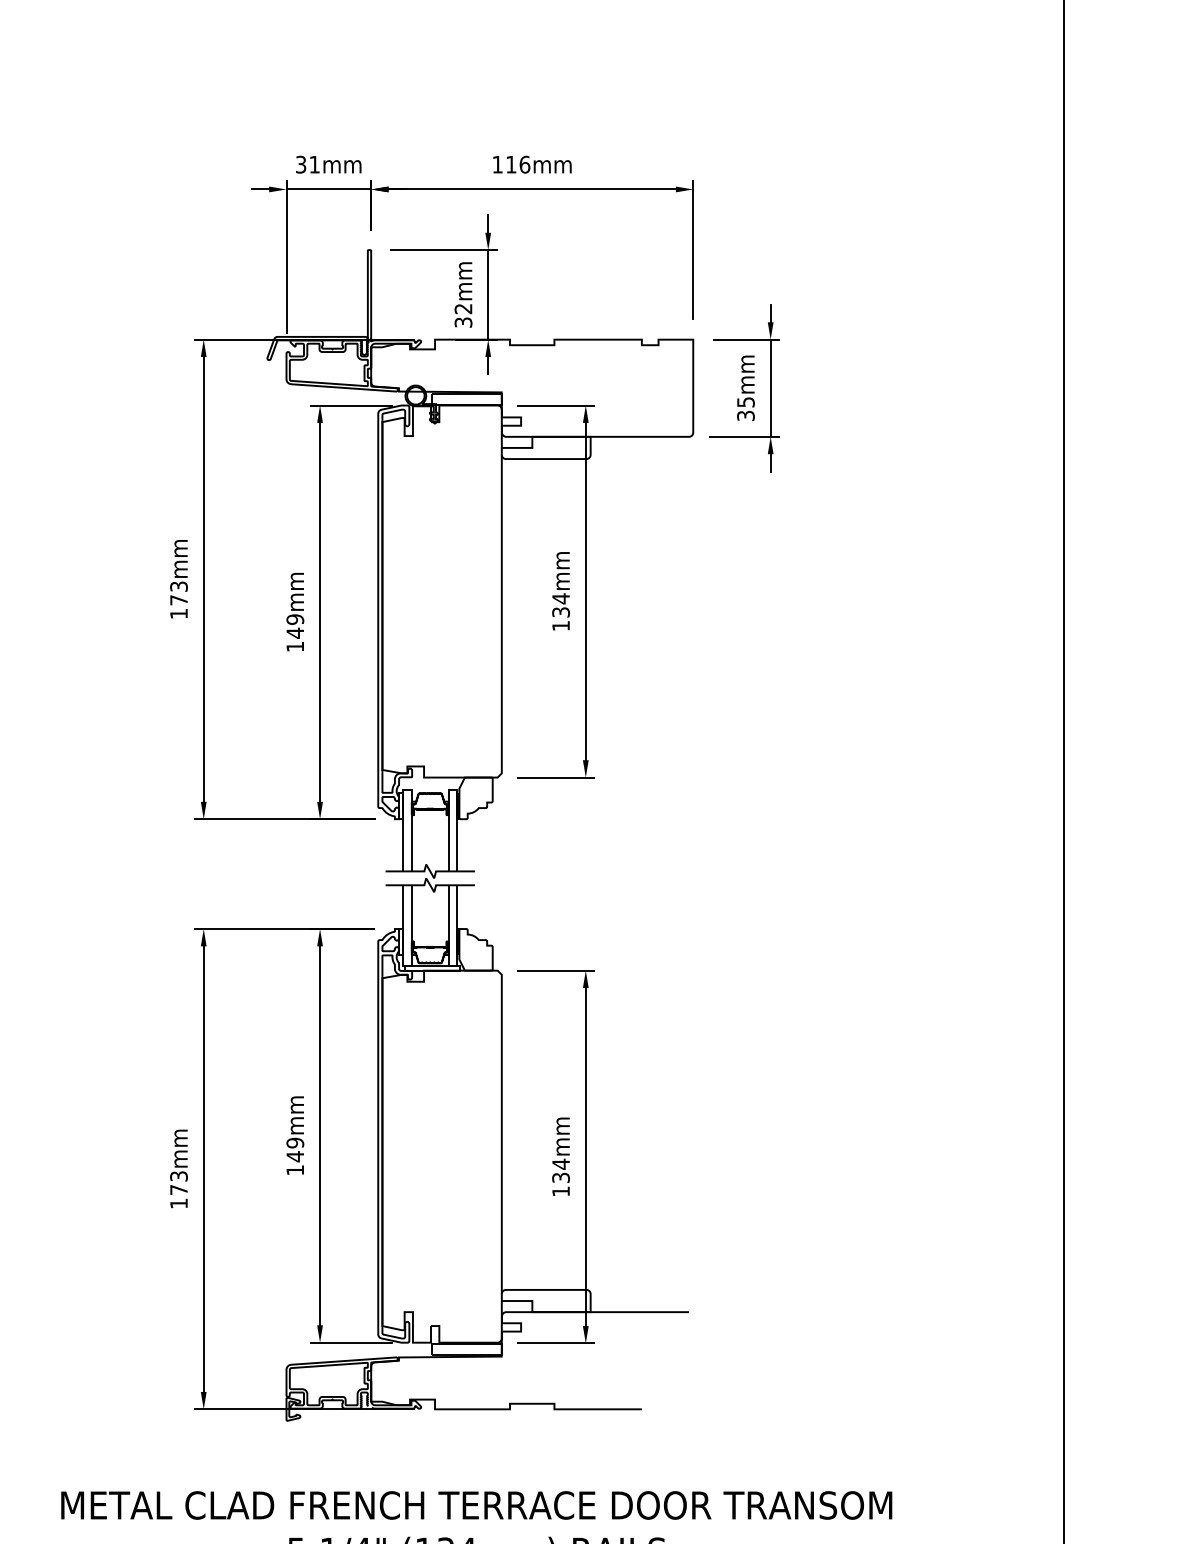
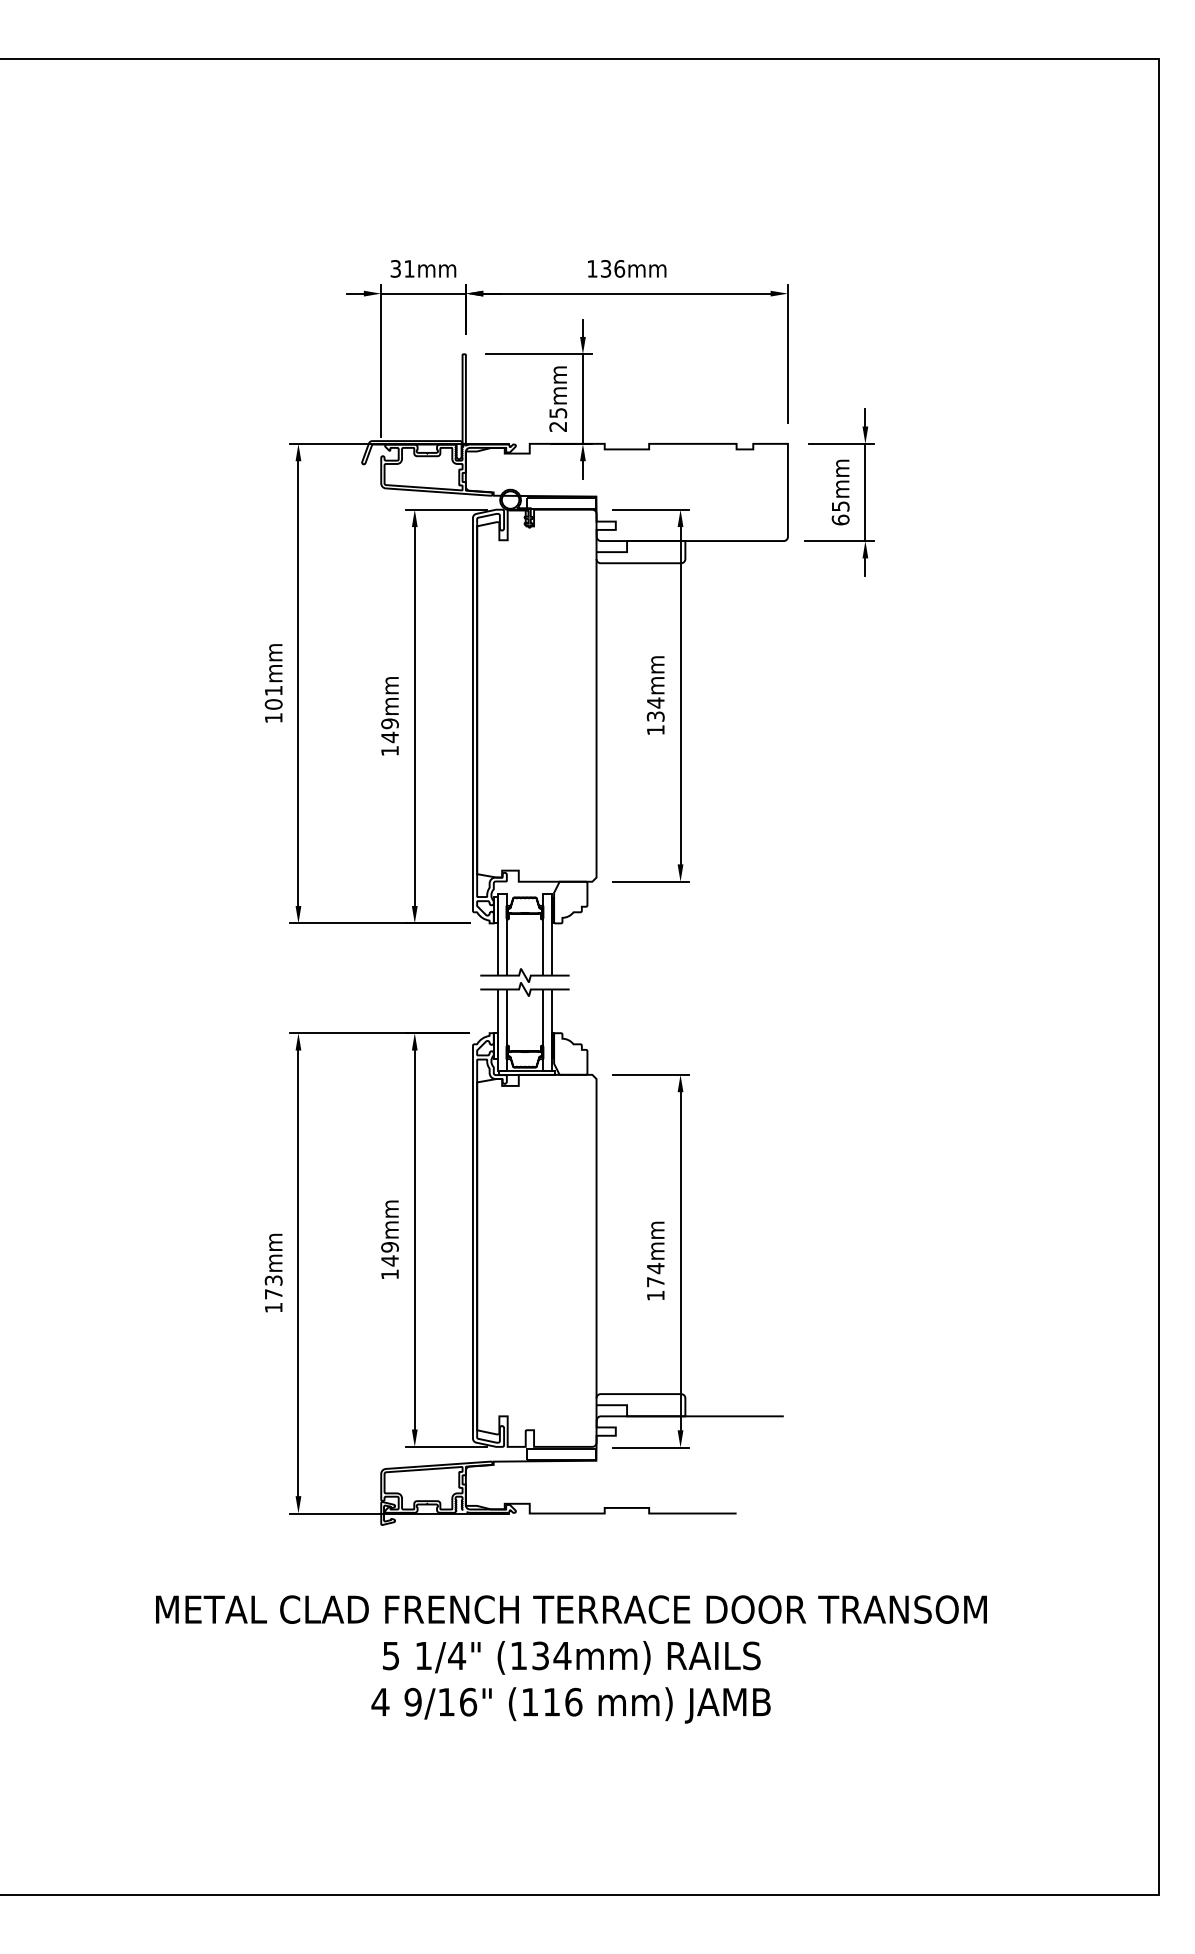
text: (511, 164) -> (606, 268), 116mm -> 136mm
text: (463, 315) -> (558, 419), 32mm -> 25mm
text: (745, 415) -> (840, 519), 35mm -> 65mm
text: (178, 593) -> (273, 697), 173mm -> 101mm
text: (560, 1178) -> (655, 1282), 134mm -> 174mm

